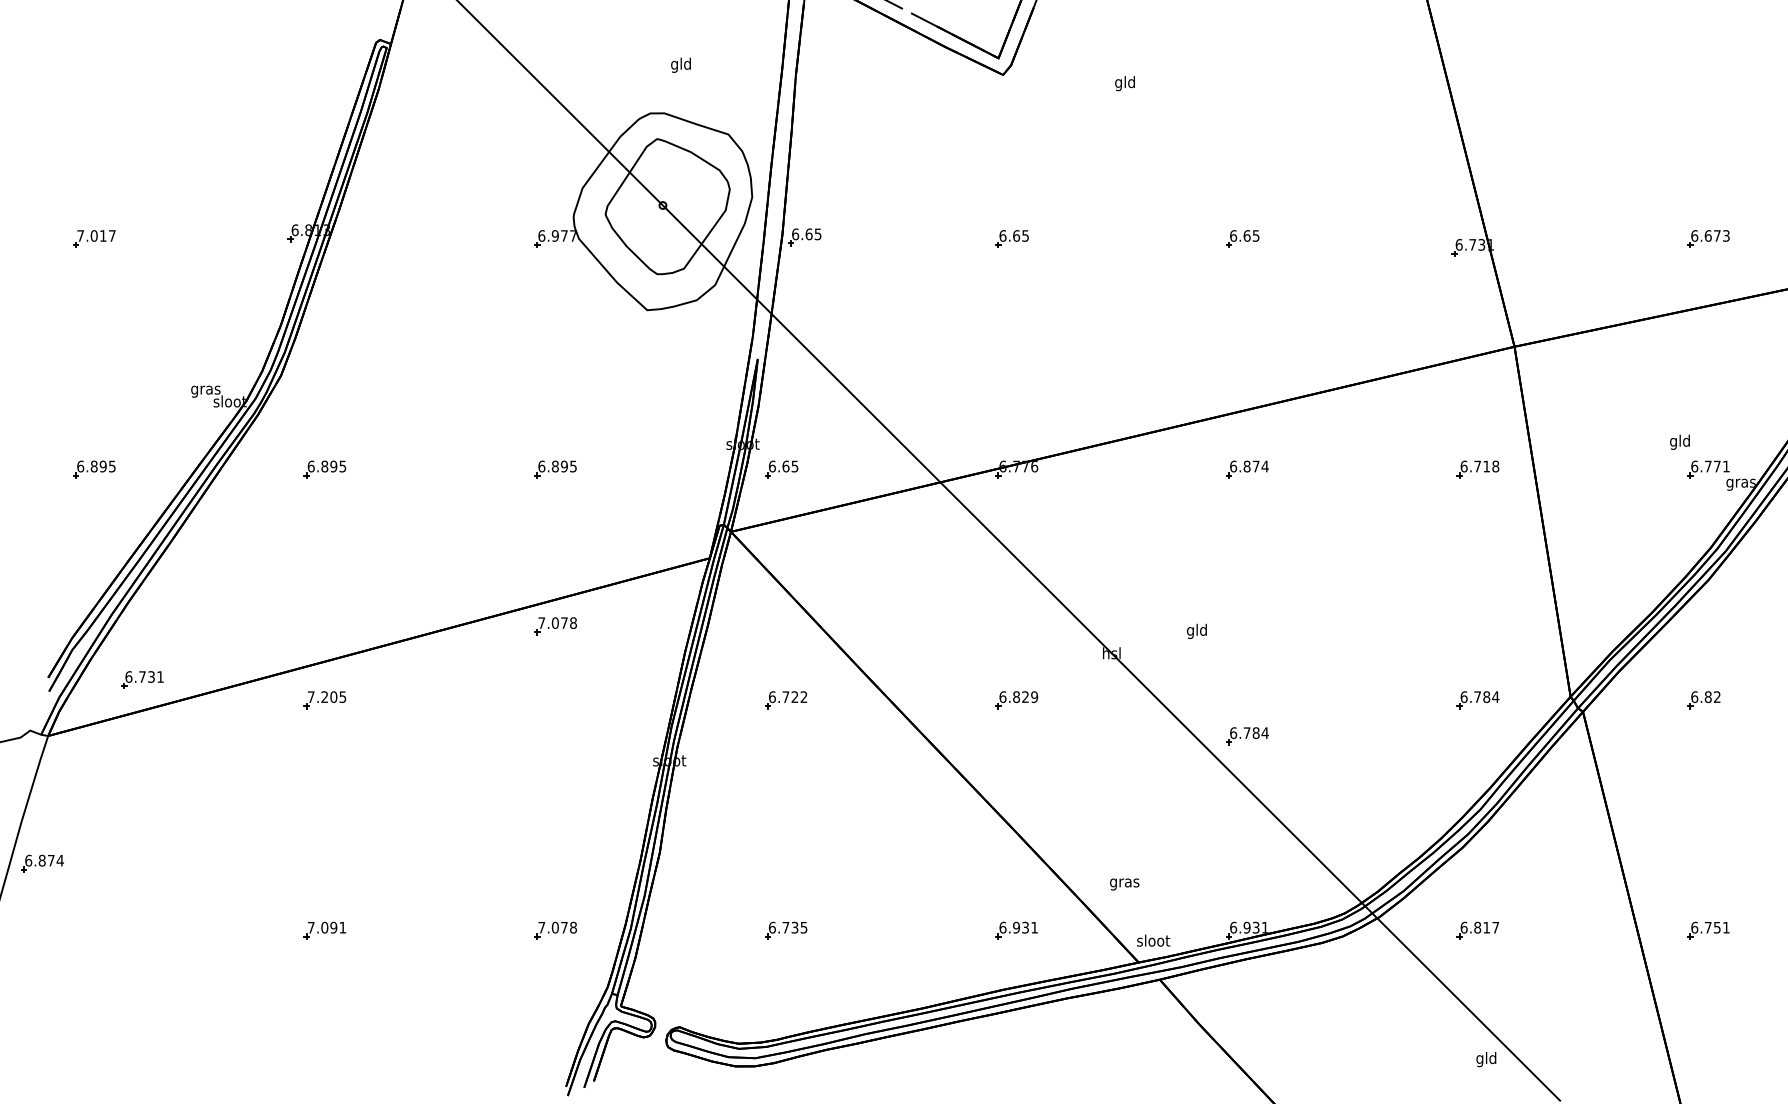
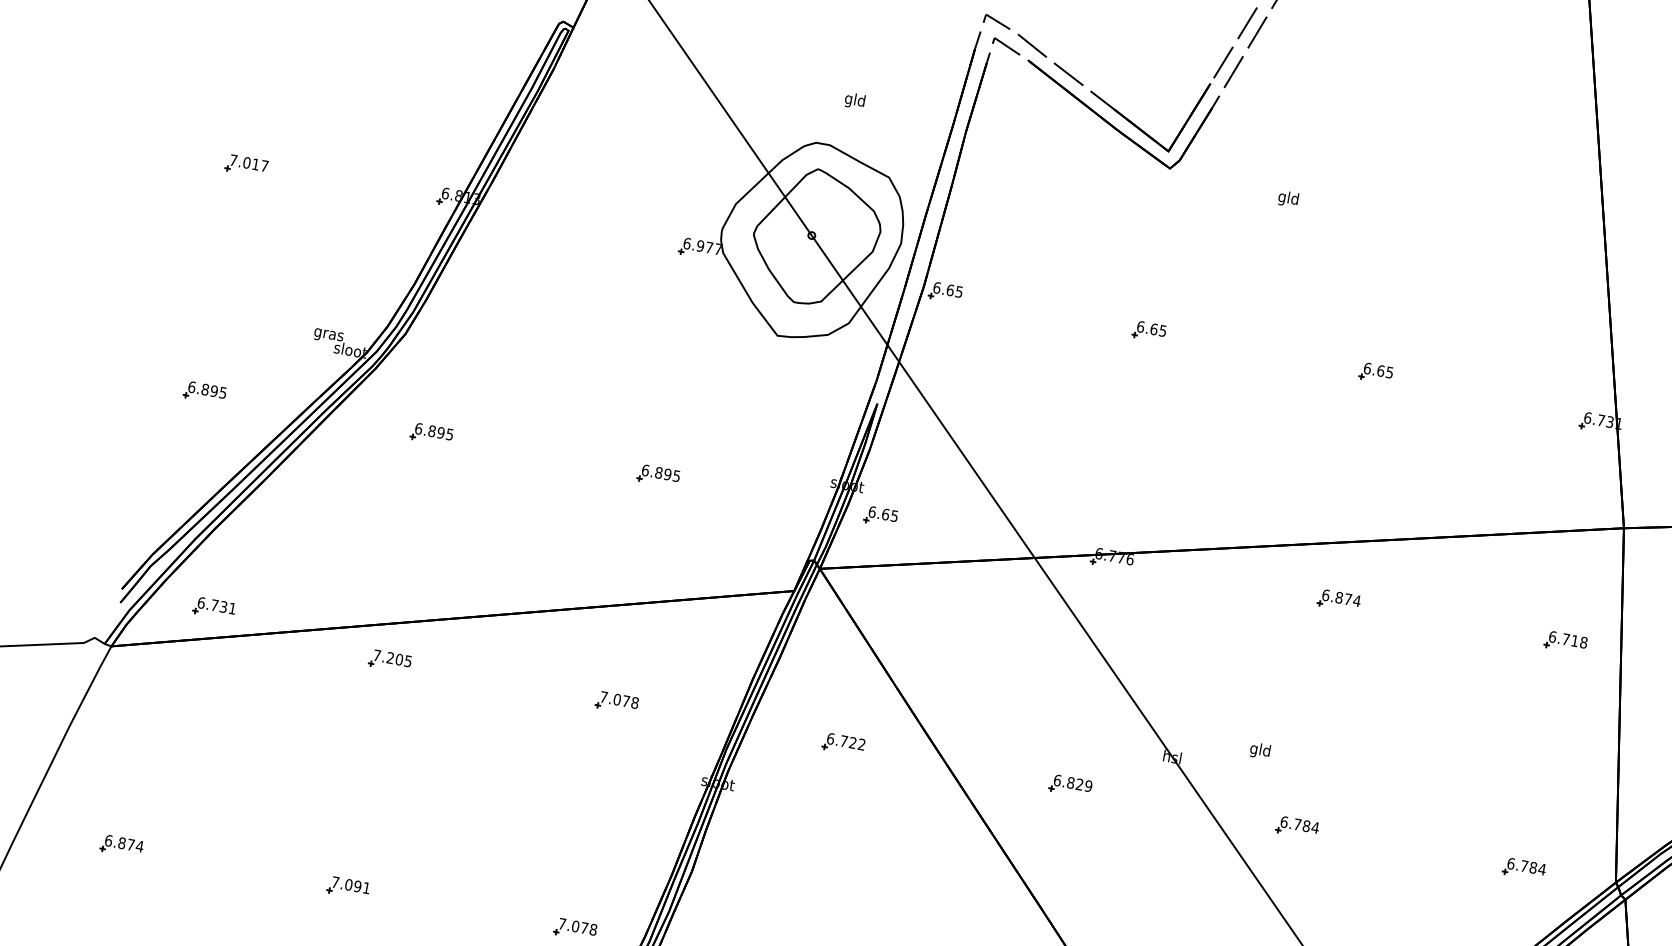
part: (555, 626) -> (616, 703), moved
part: (1247, 736) -> (1297, 827), moved
part: (42, 863) -> (121, 846), moved

